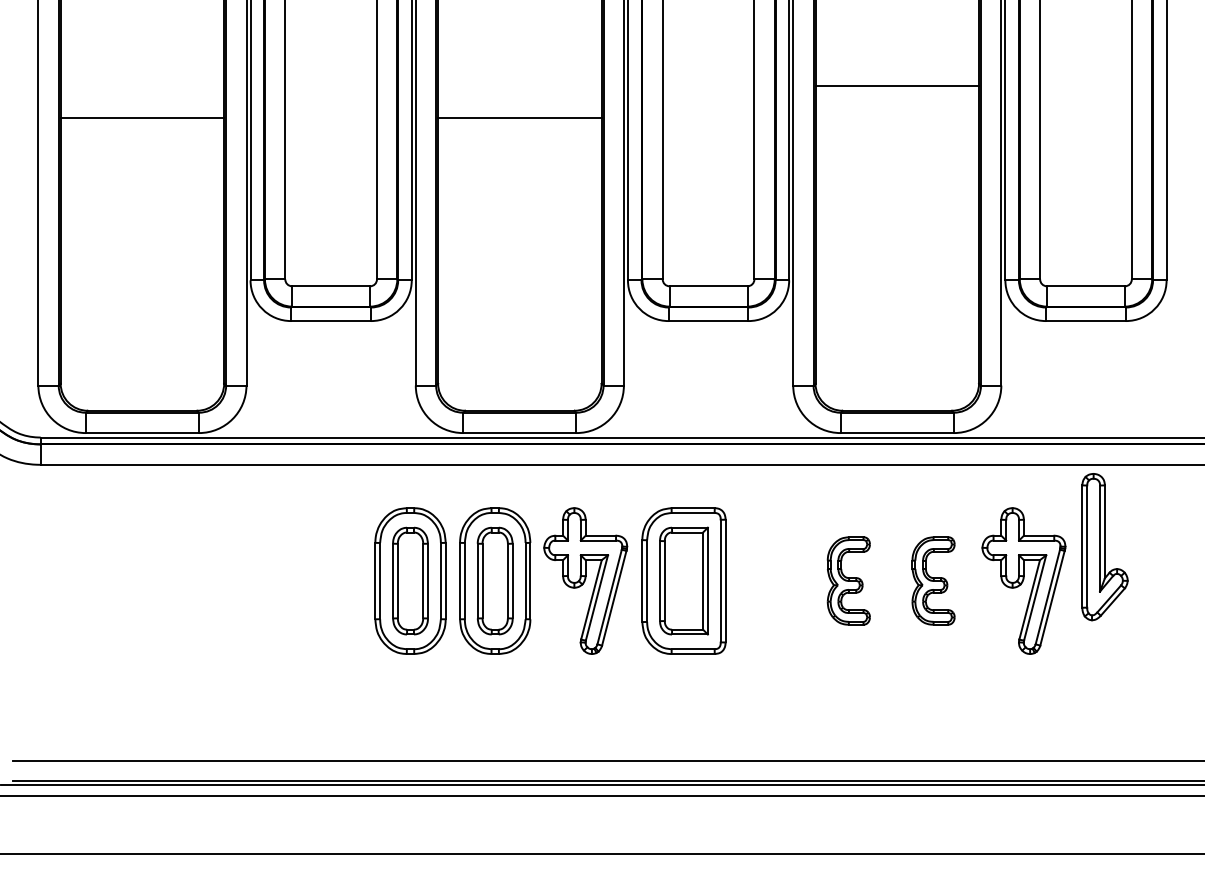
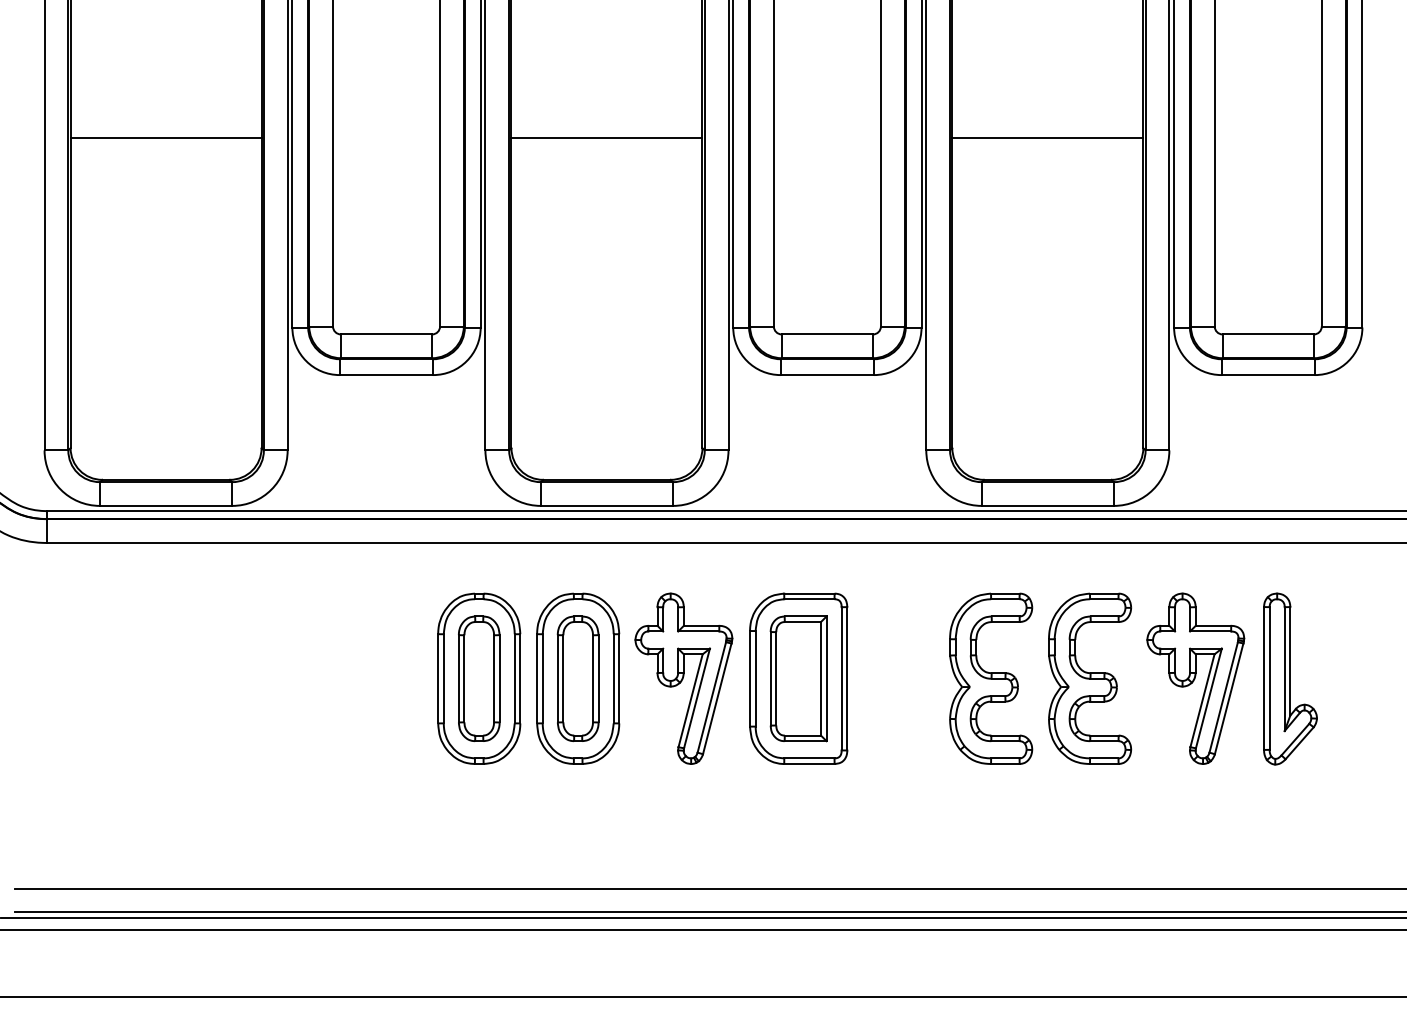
line: (896, 86) -> (1047, 137), moved
part: (1105, 546) -> (1290, 678), moved
part: (849, 580) -> (991, 678), size x1.67
part: (933, 580) -> (1090, 678), size x1.67

